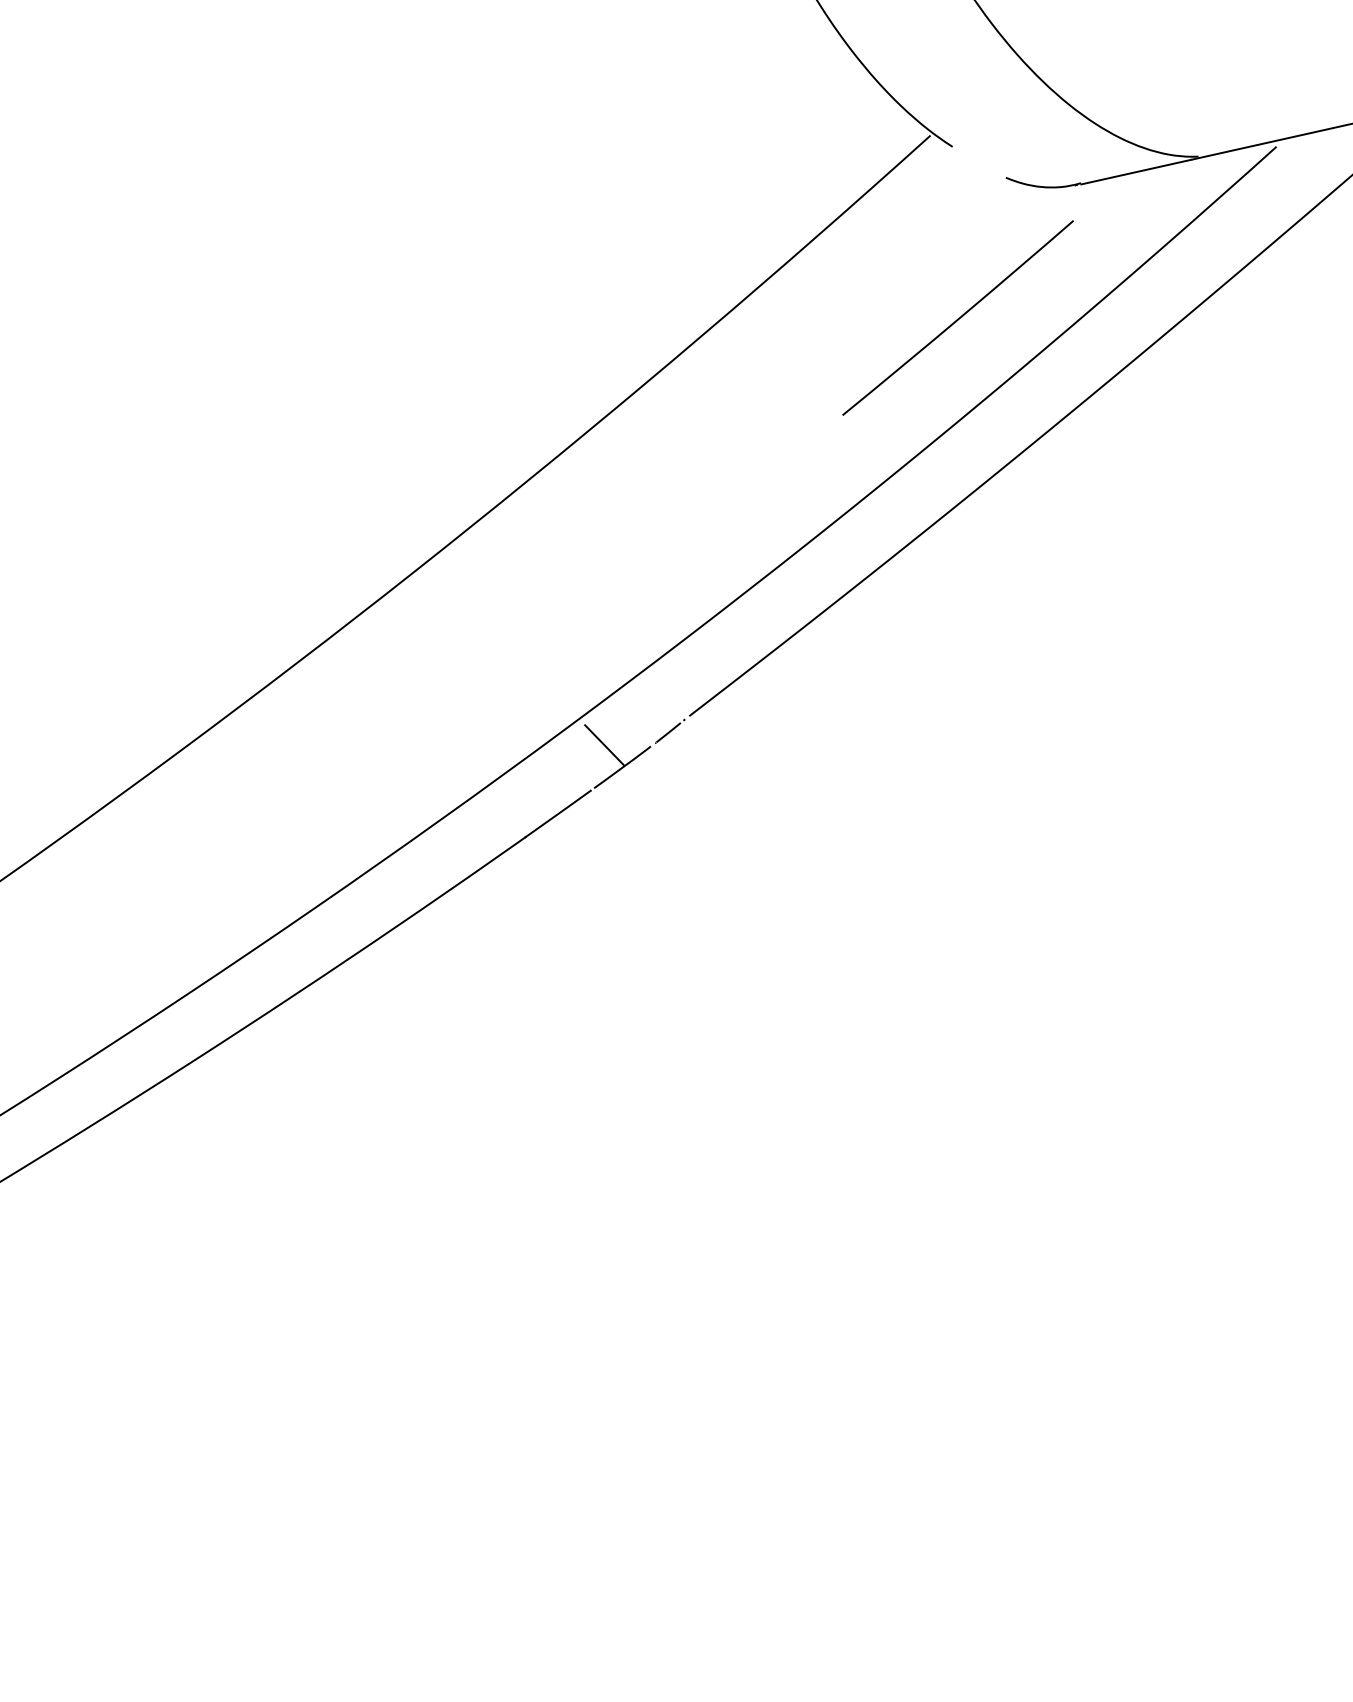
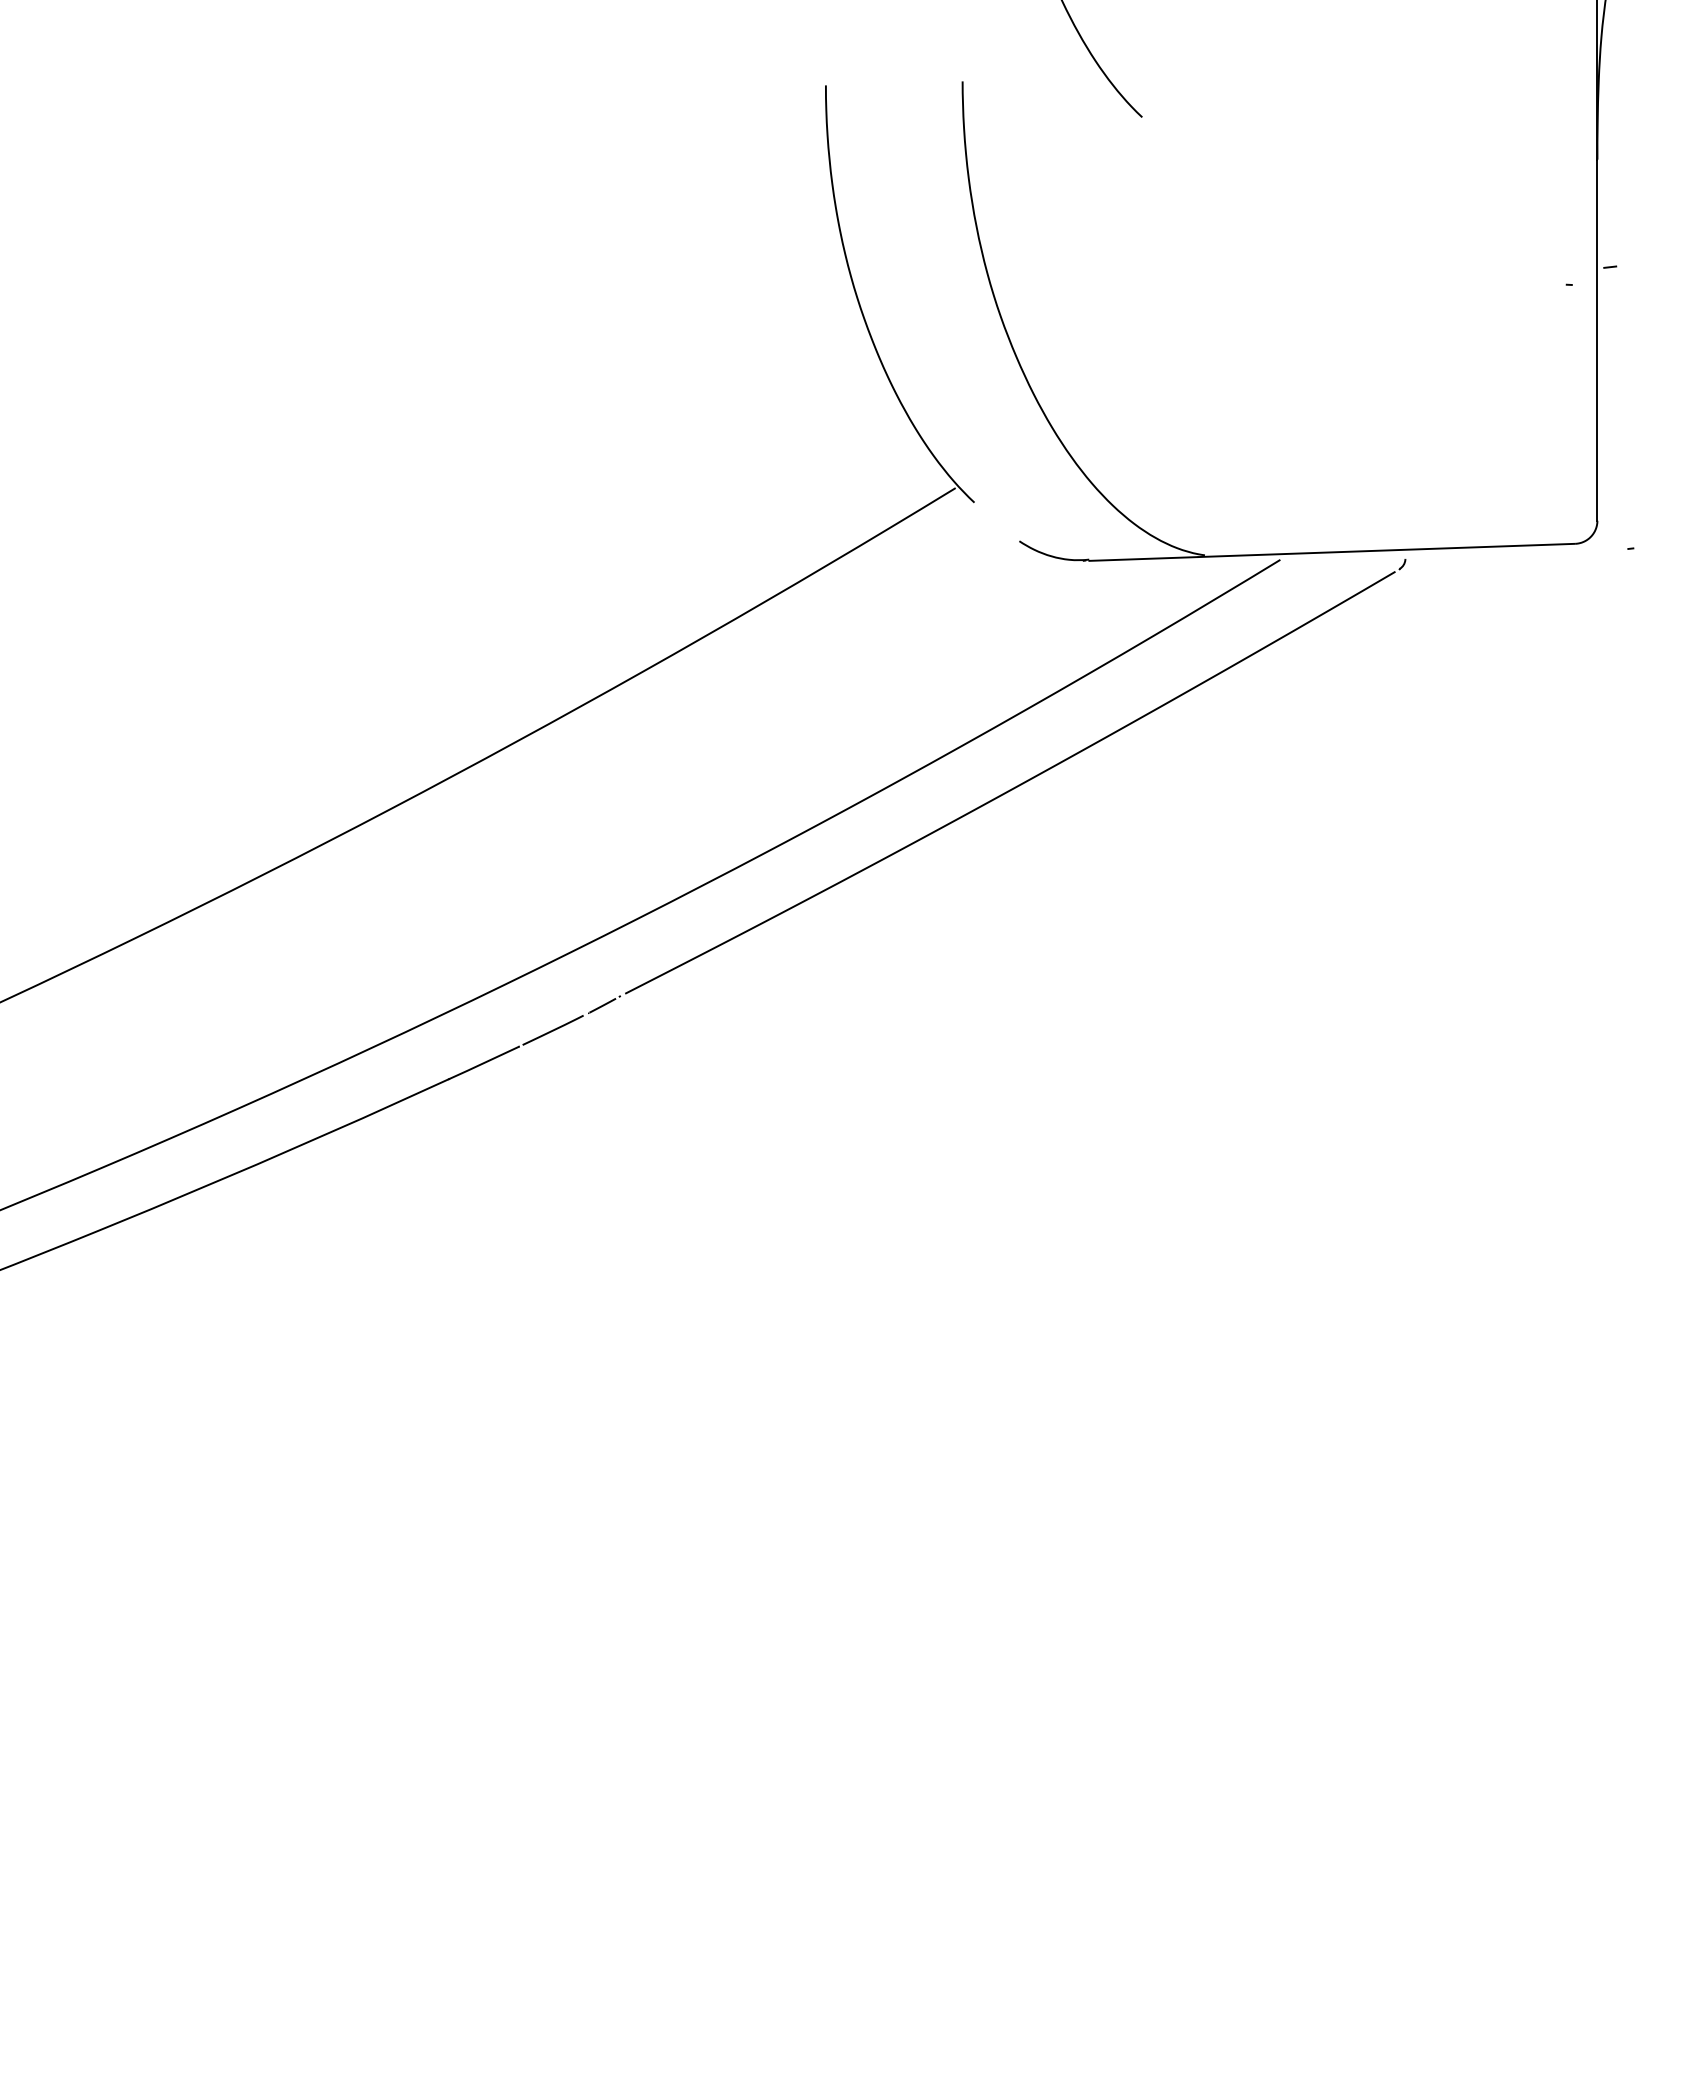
curve: (958, 318) -> (949, 665), removed
line: (603, 744) -> (539, 1005), removed

